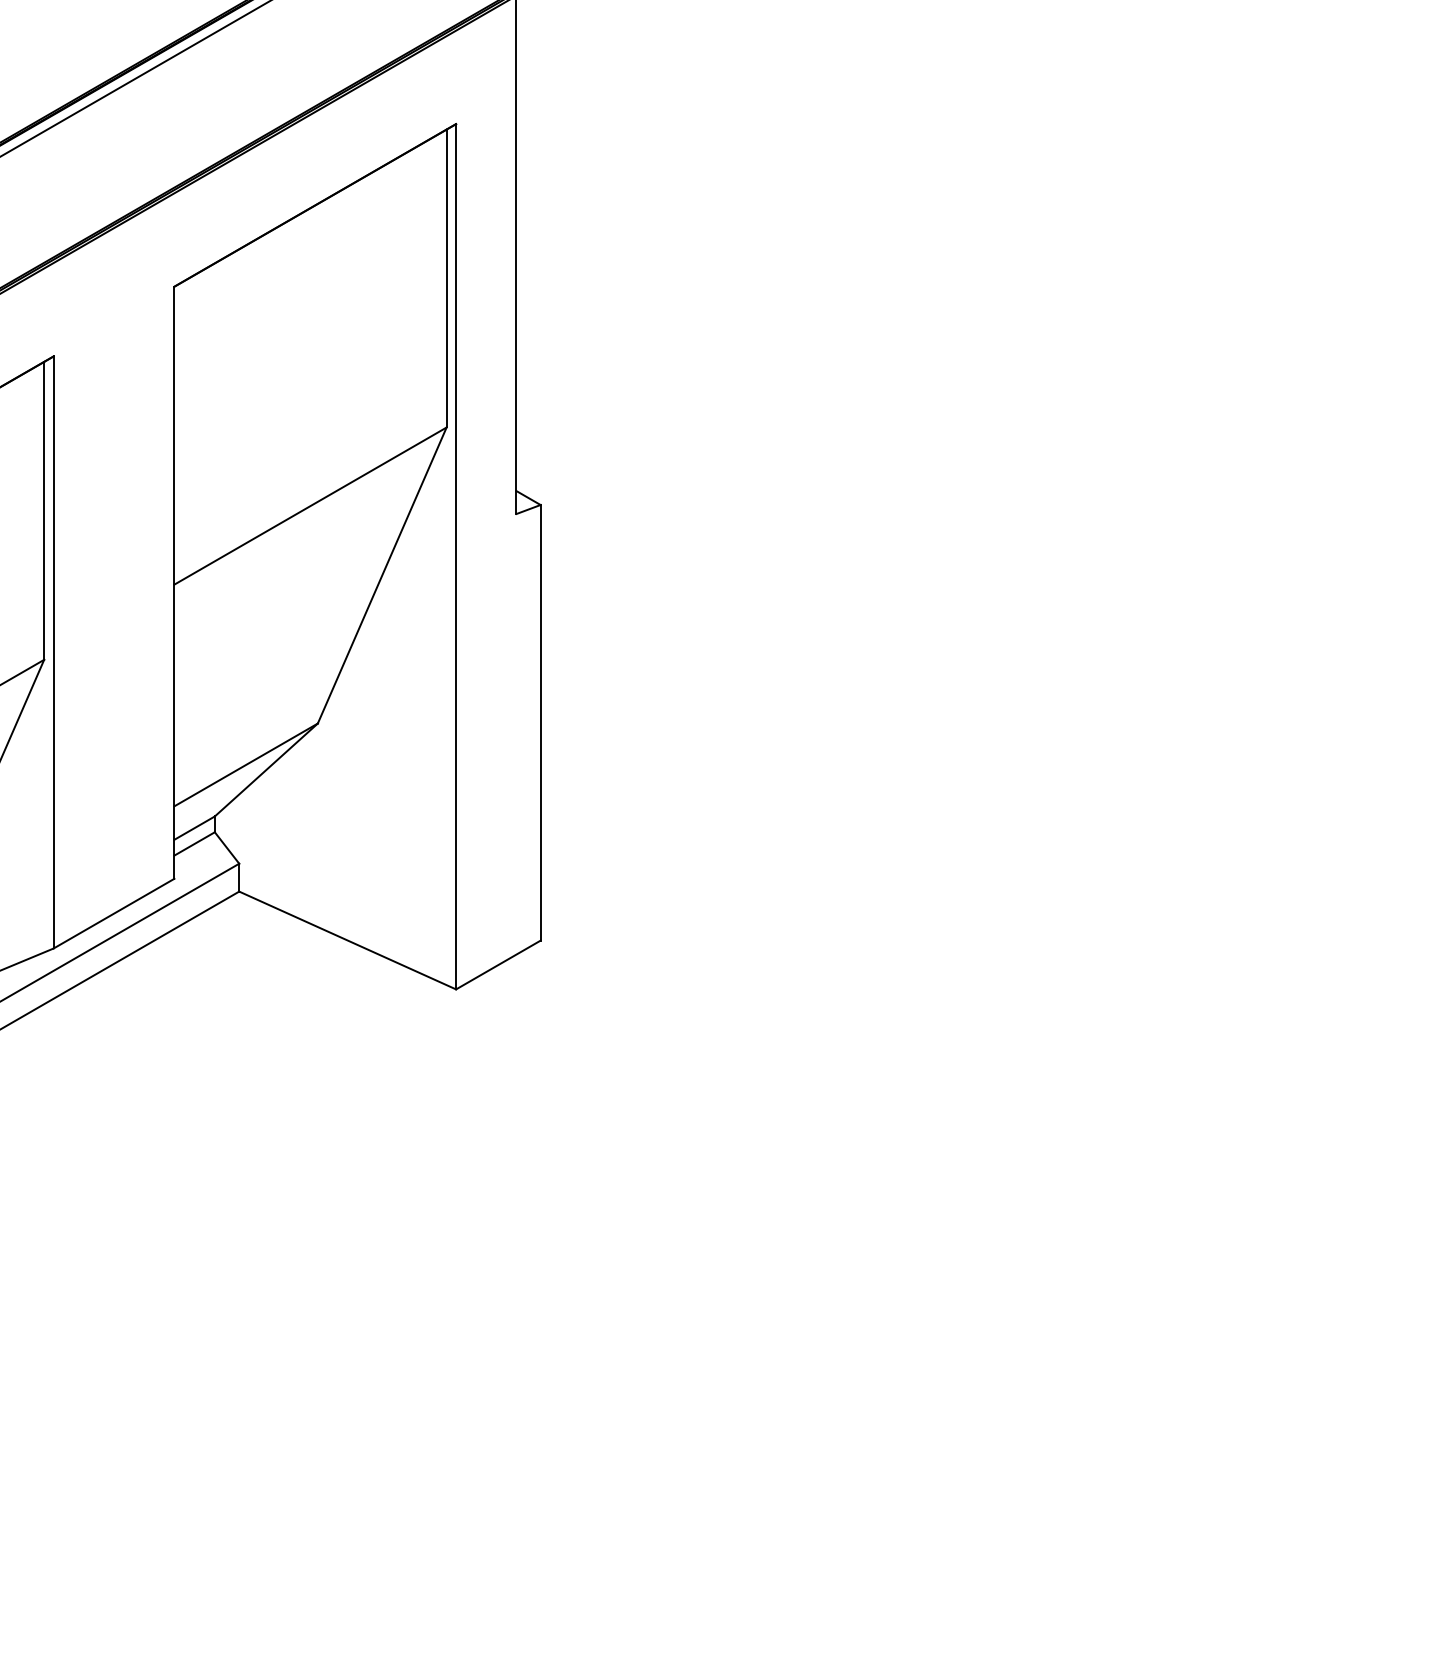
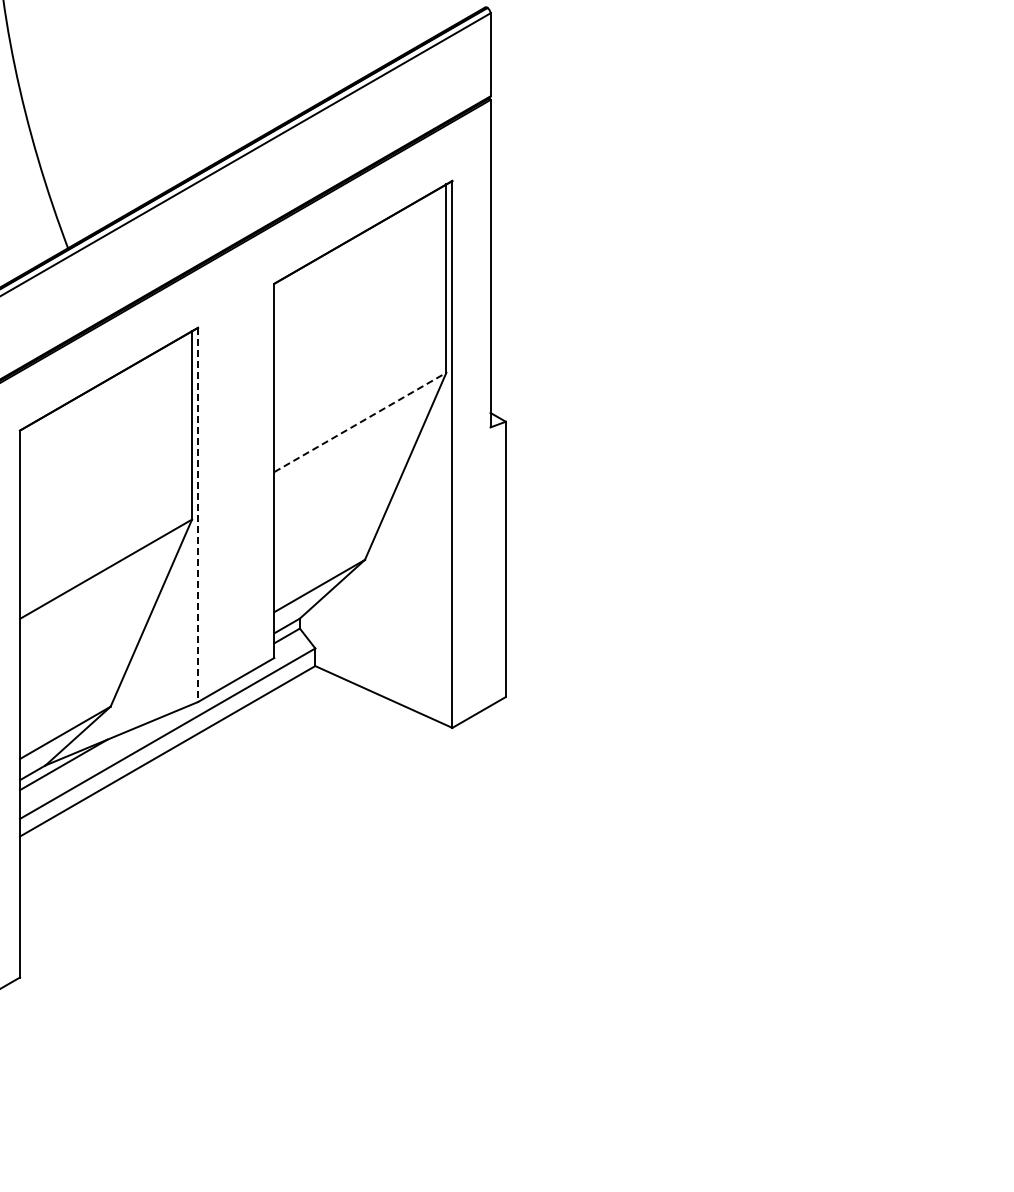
line: (310, 506) -> (360, 422), solid -> dashed
line: (54, 653) -> (198, 515), solid -> dashed

